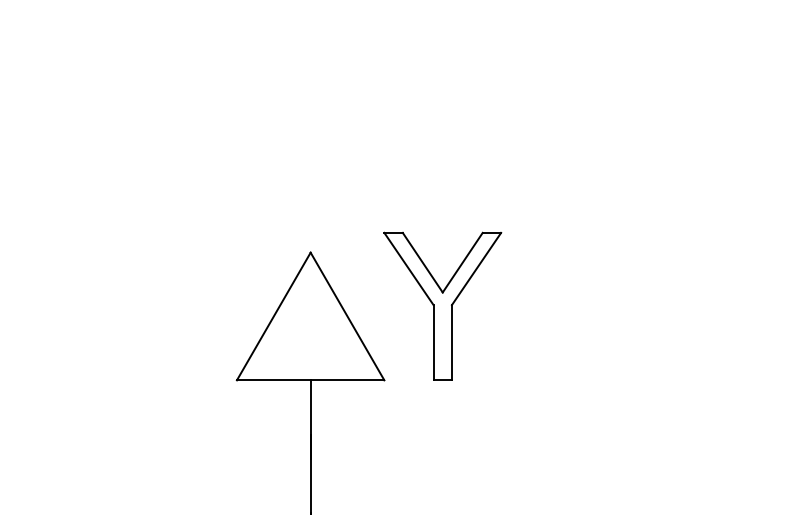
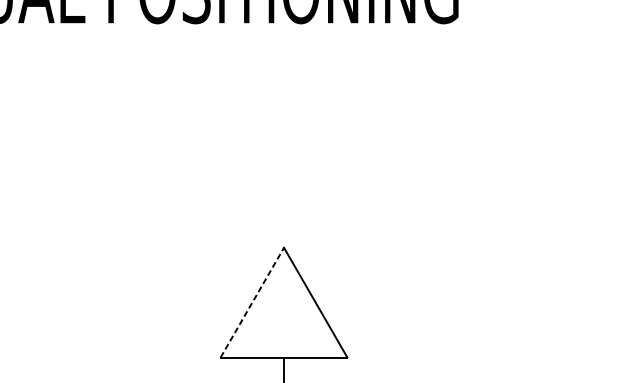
part: (442, 305) -> (397, 293), removed
line: (273, 316) -> (252, 302), solid -> dashed

